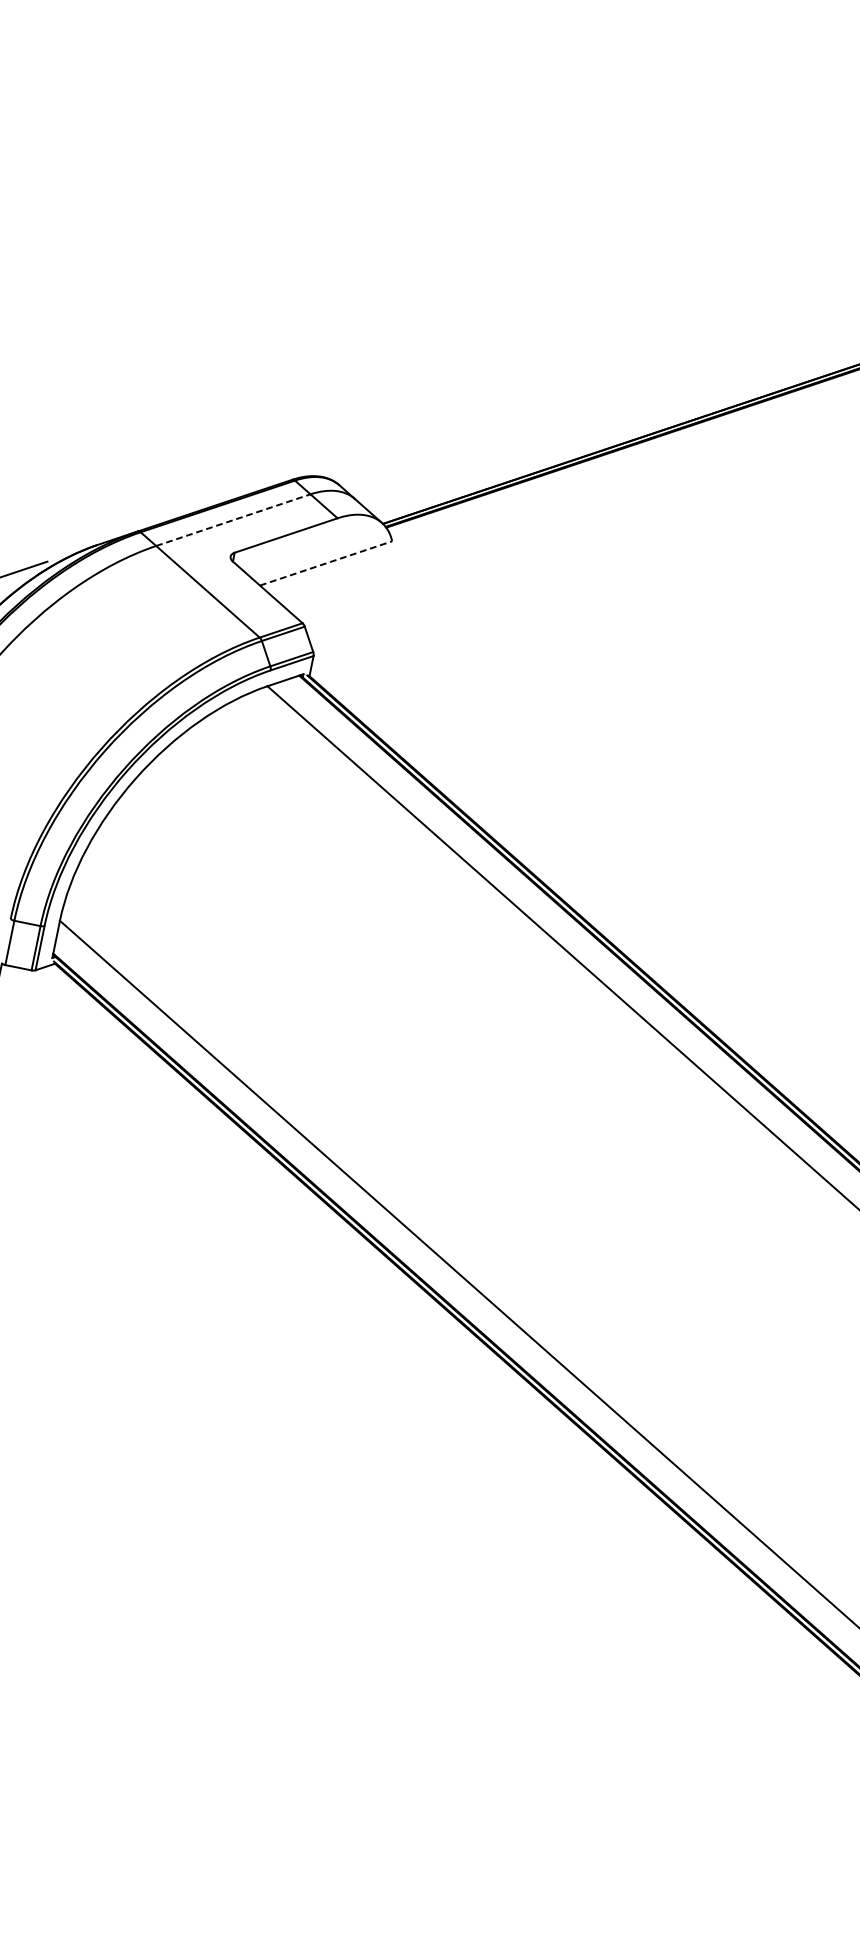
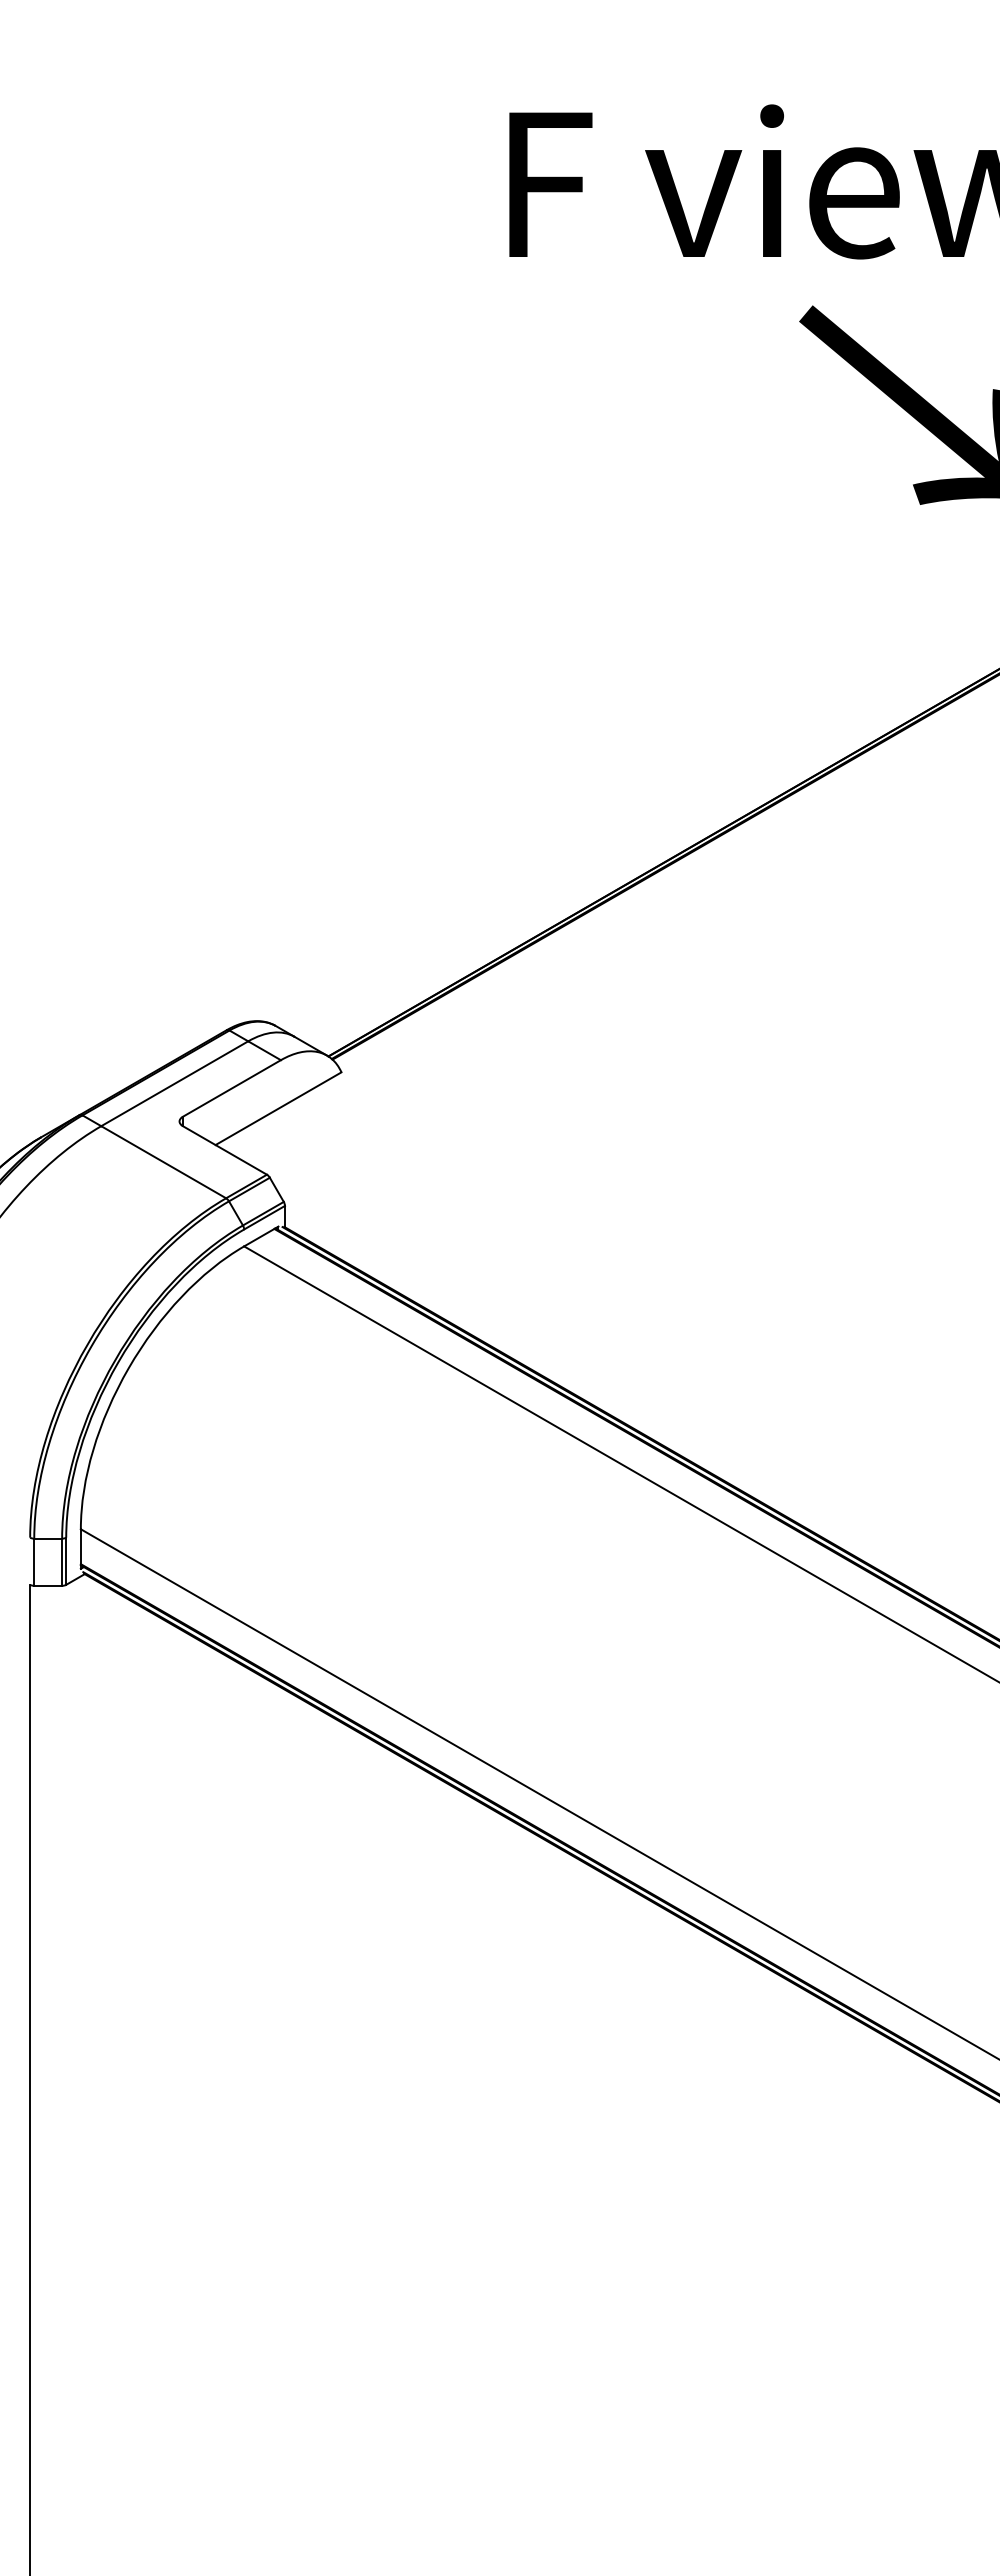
line: (233, 519) -> (174, 1083), dashed -> solid
line: (326, 563) -> (278, 1108), dashed -> solid

